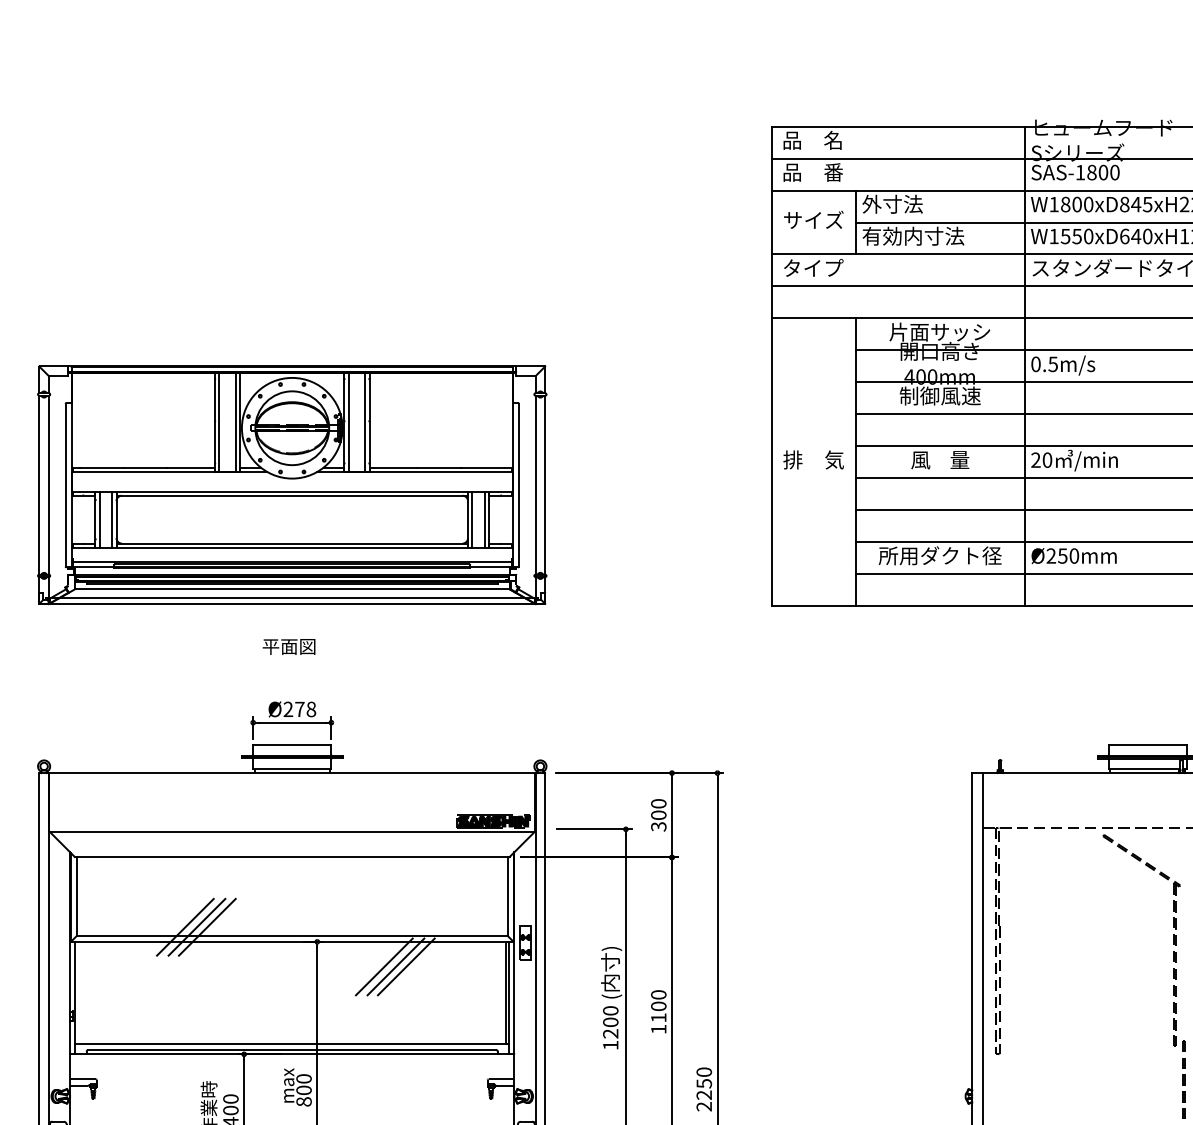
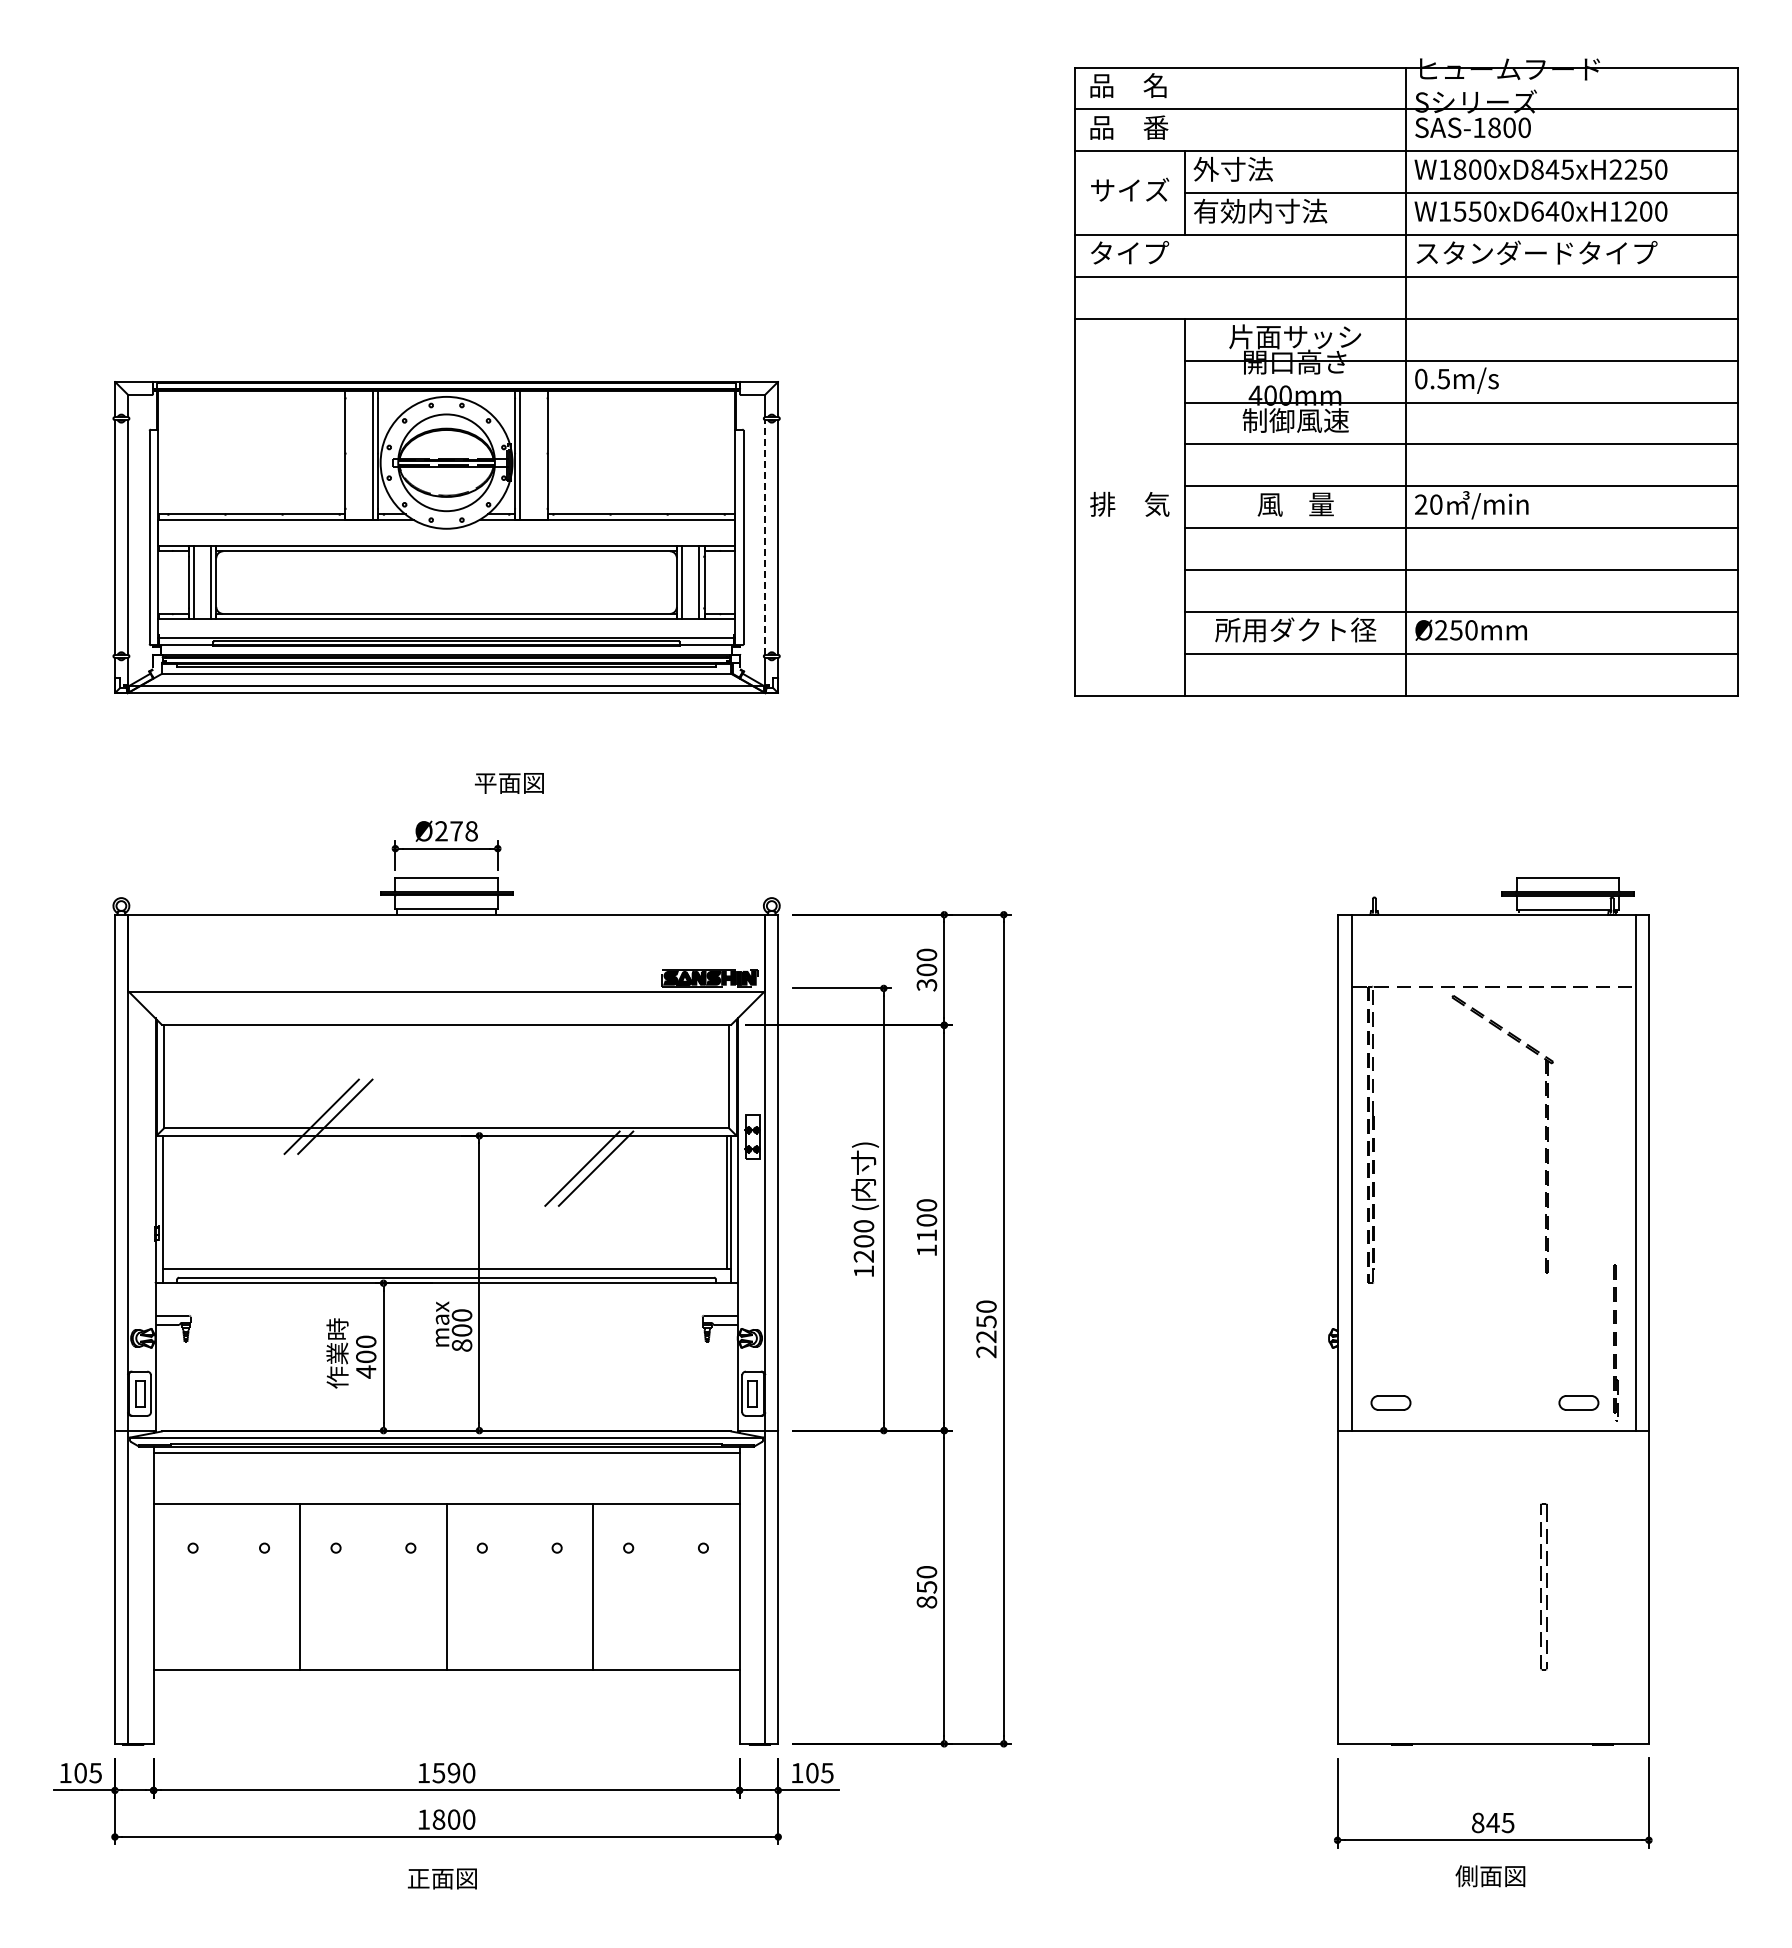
line: (218, 421) -> (350, 454), removed
line: (365, 421) -> (542, 454), removed
line: (535, 484) -> (765, 536), solid -> dashed
text: (288, 647) -> (508, 783), moved
line: (185, 927) -> (306, 1116), removed
part: (1174, 940) -> (1545, 1134), moved
line: (384, 966) -> (567, 1168), removed

